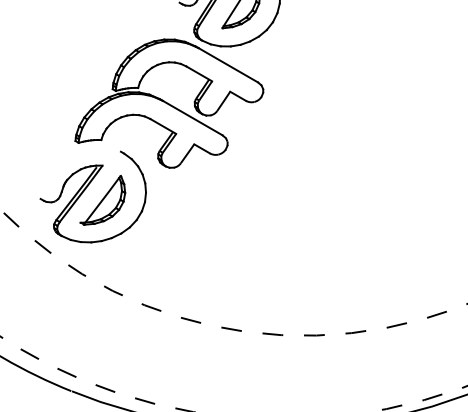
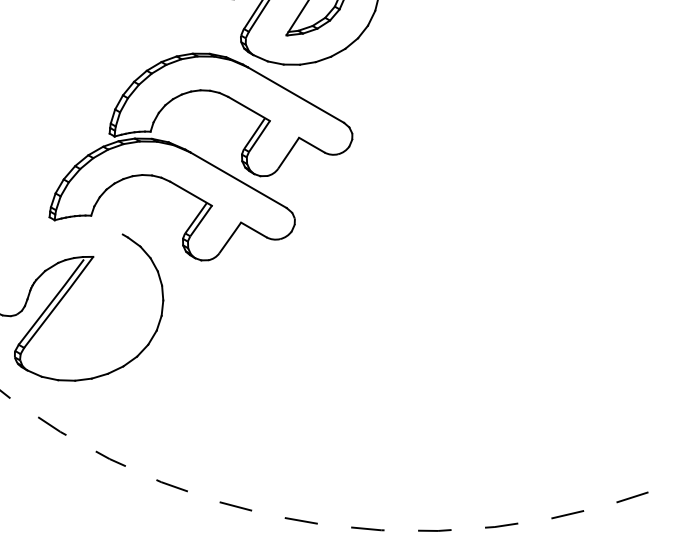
part: (102, 200) -> (93, 313), removed

